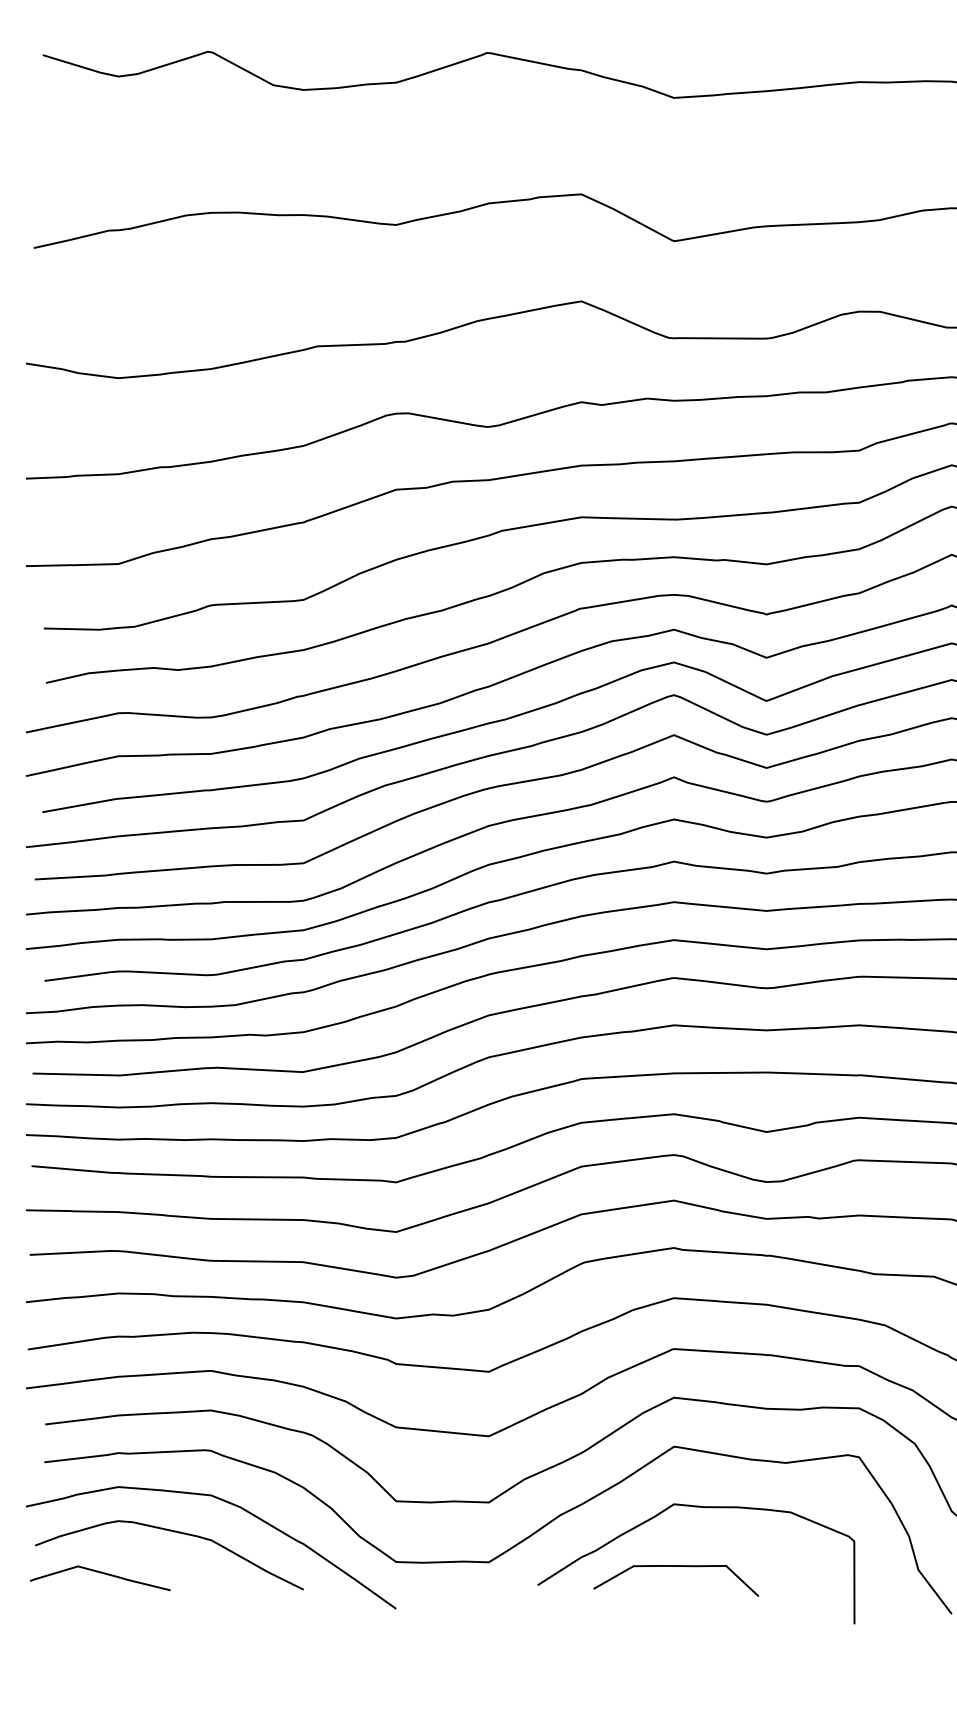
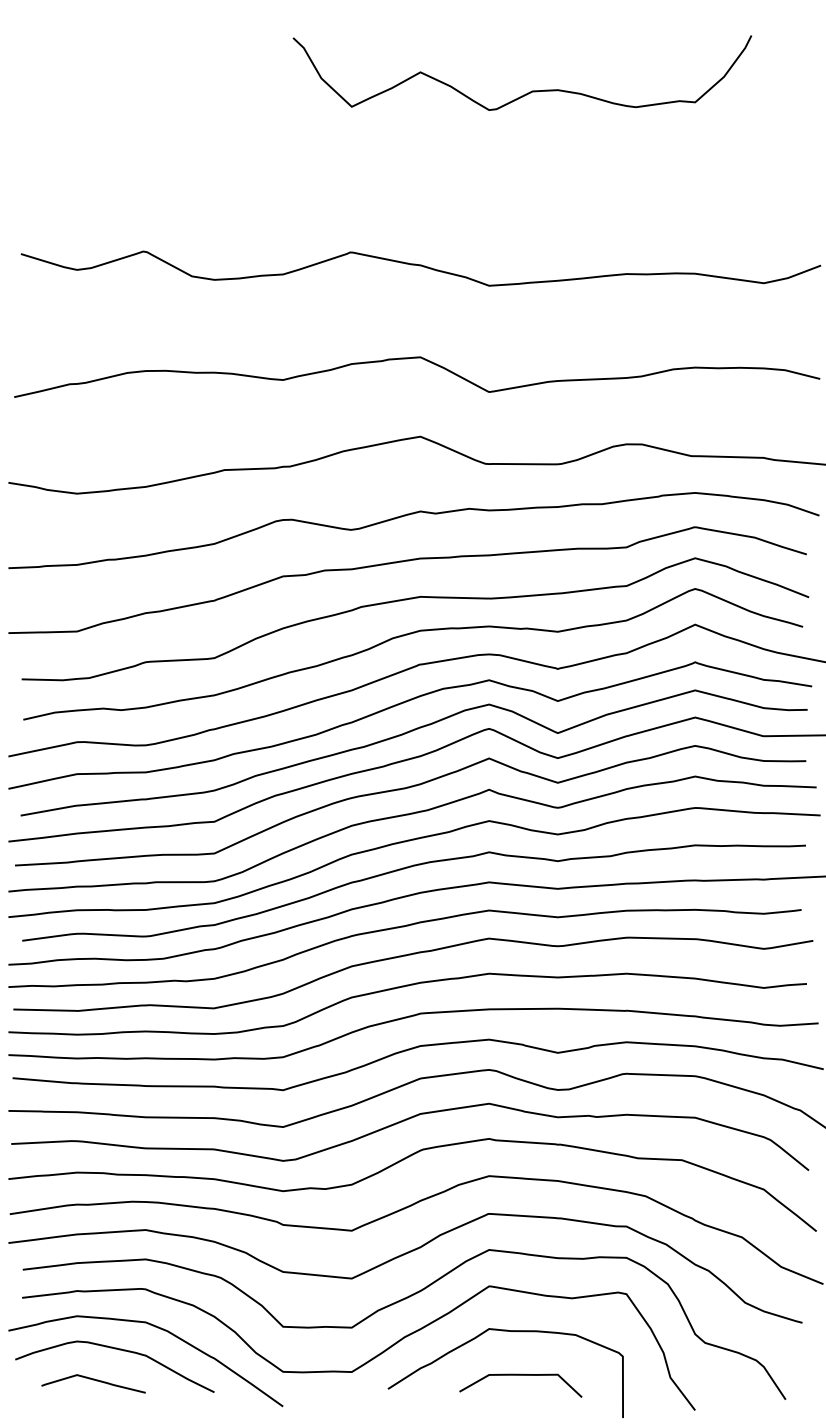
curve: (675, 1566) -> (520, 1375), moved
curve: (100, 1573) -> (93, 1380), moved

